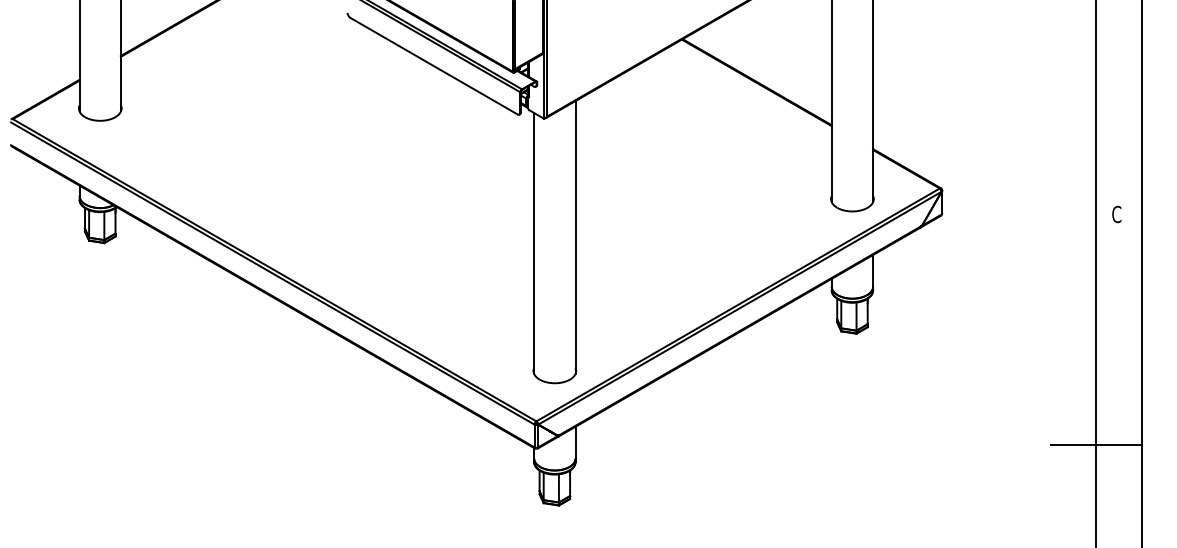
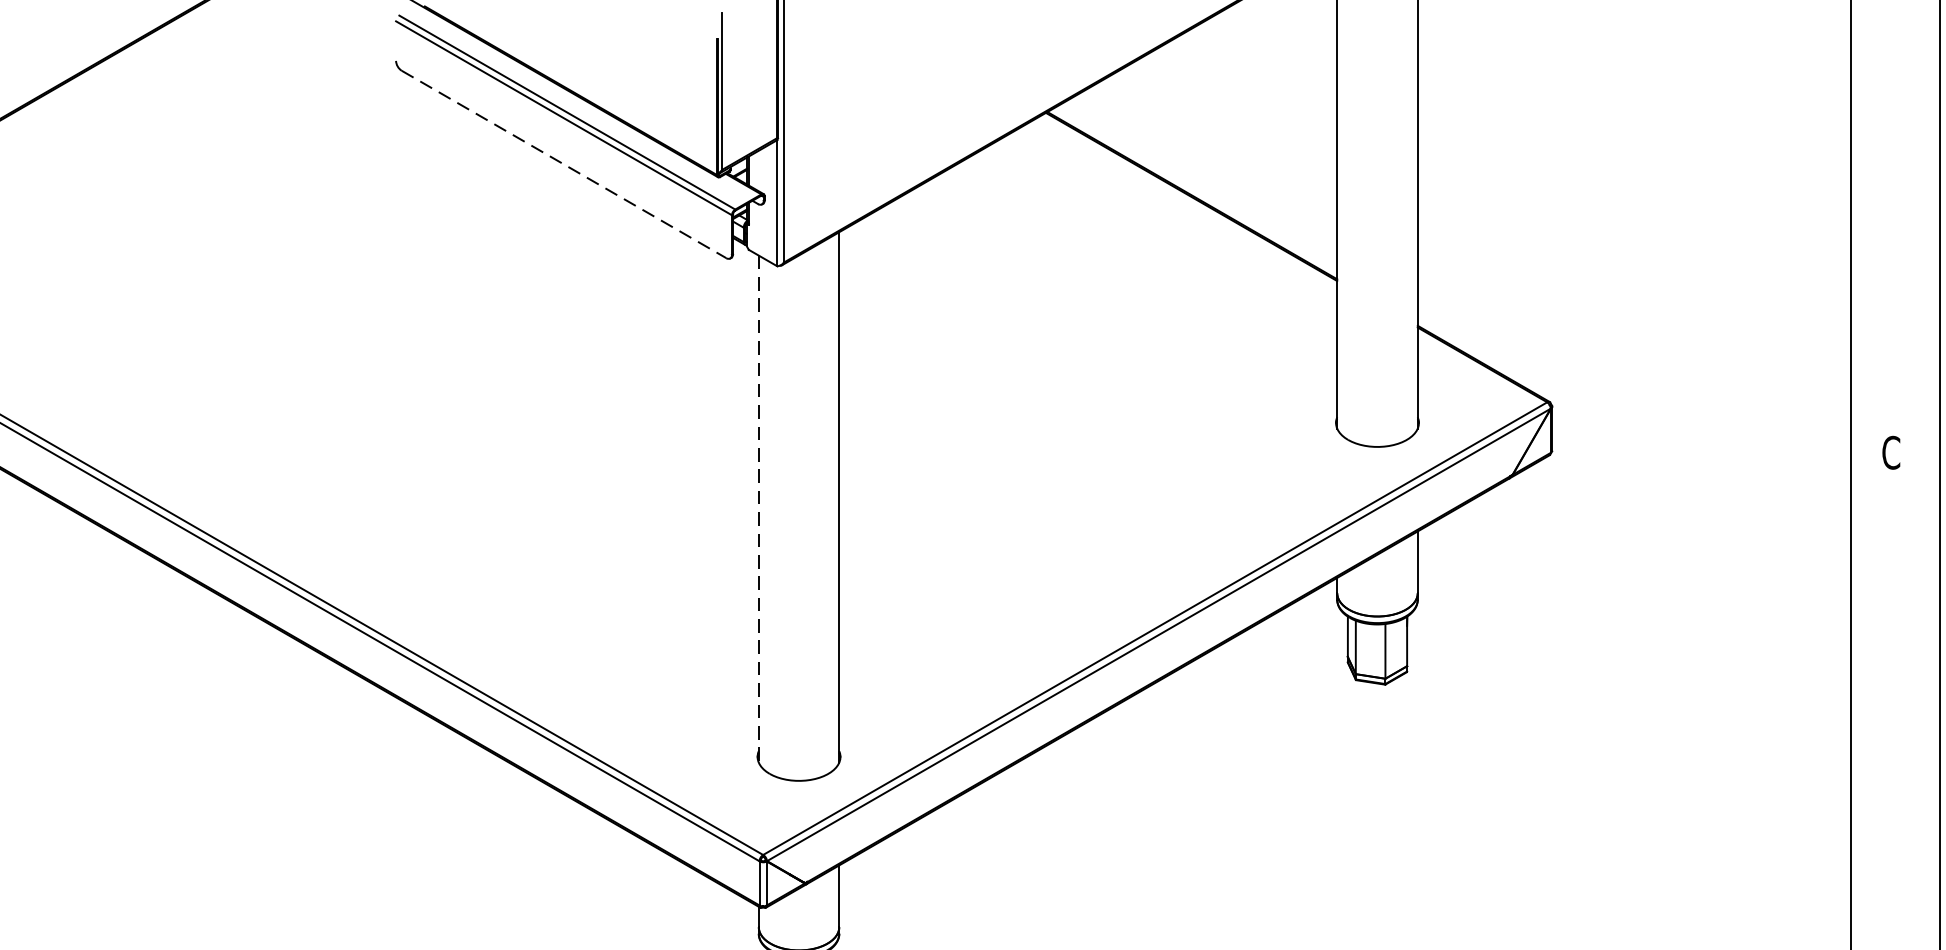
line: (434, 66) -> (565, 165), solid -> dashed
line: (534, 243) -> (759, 509), solid -> dashed
line: (1095, 444) -> (1849, 899), removed

